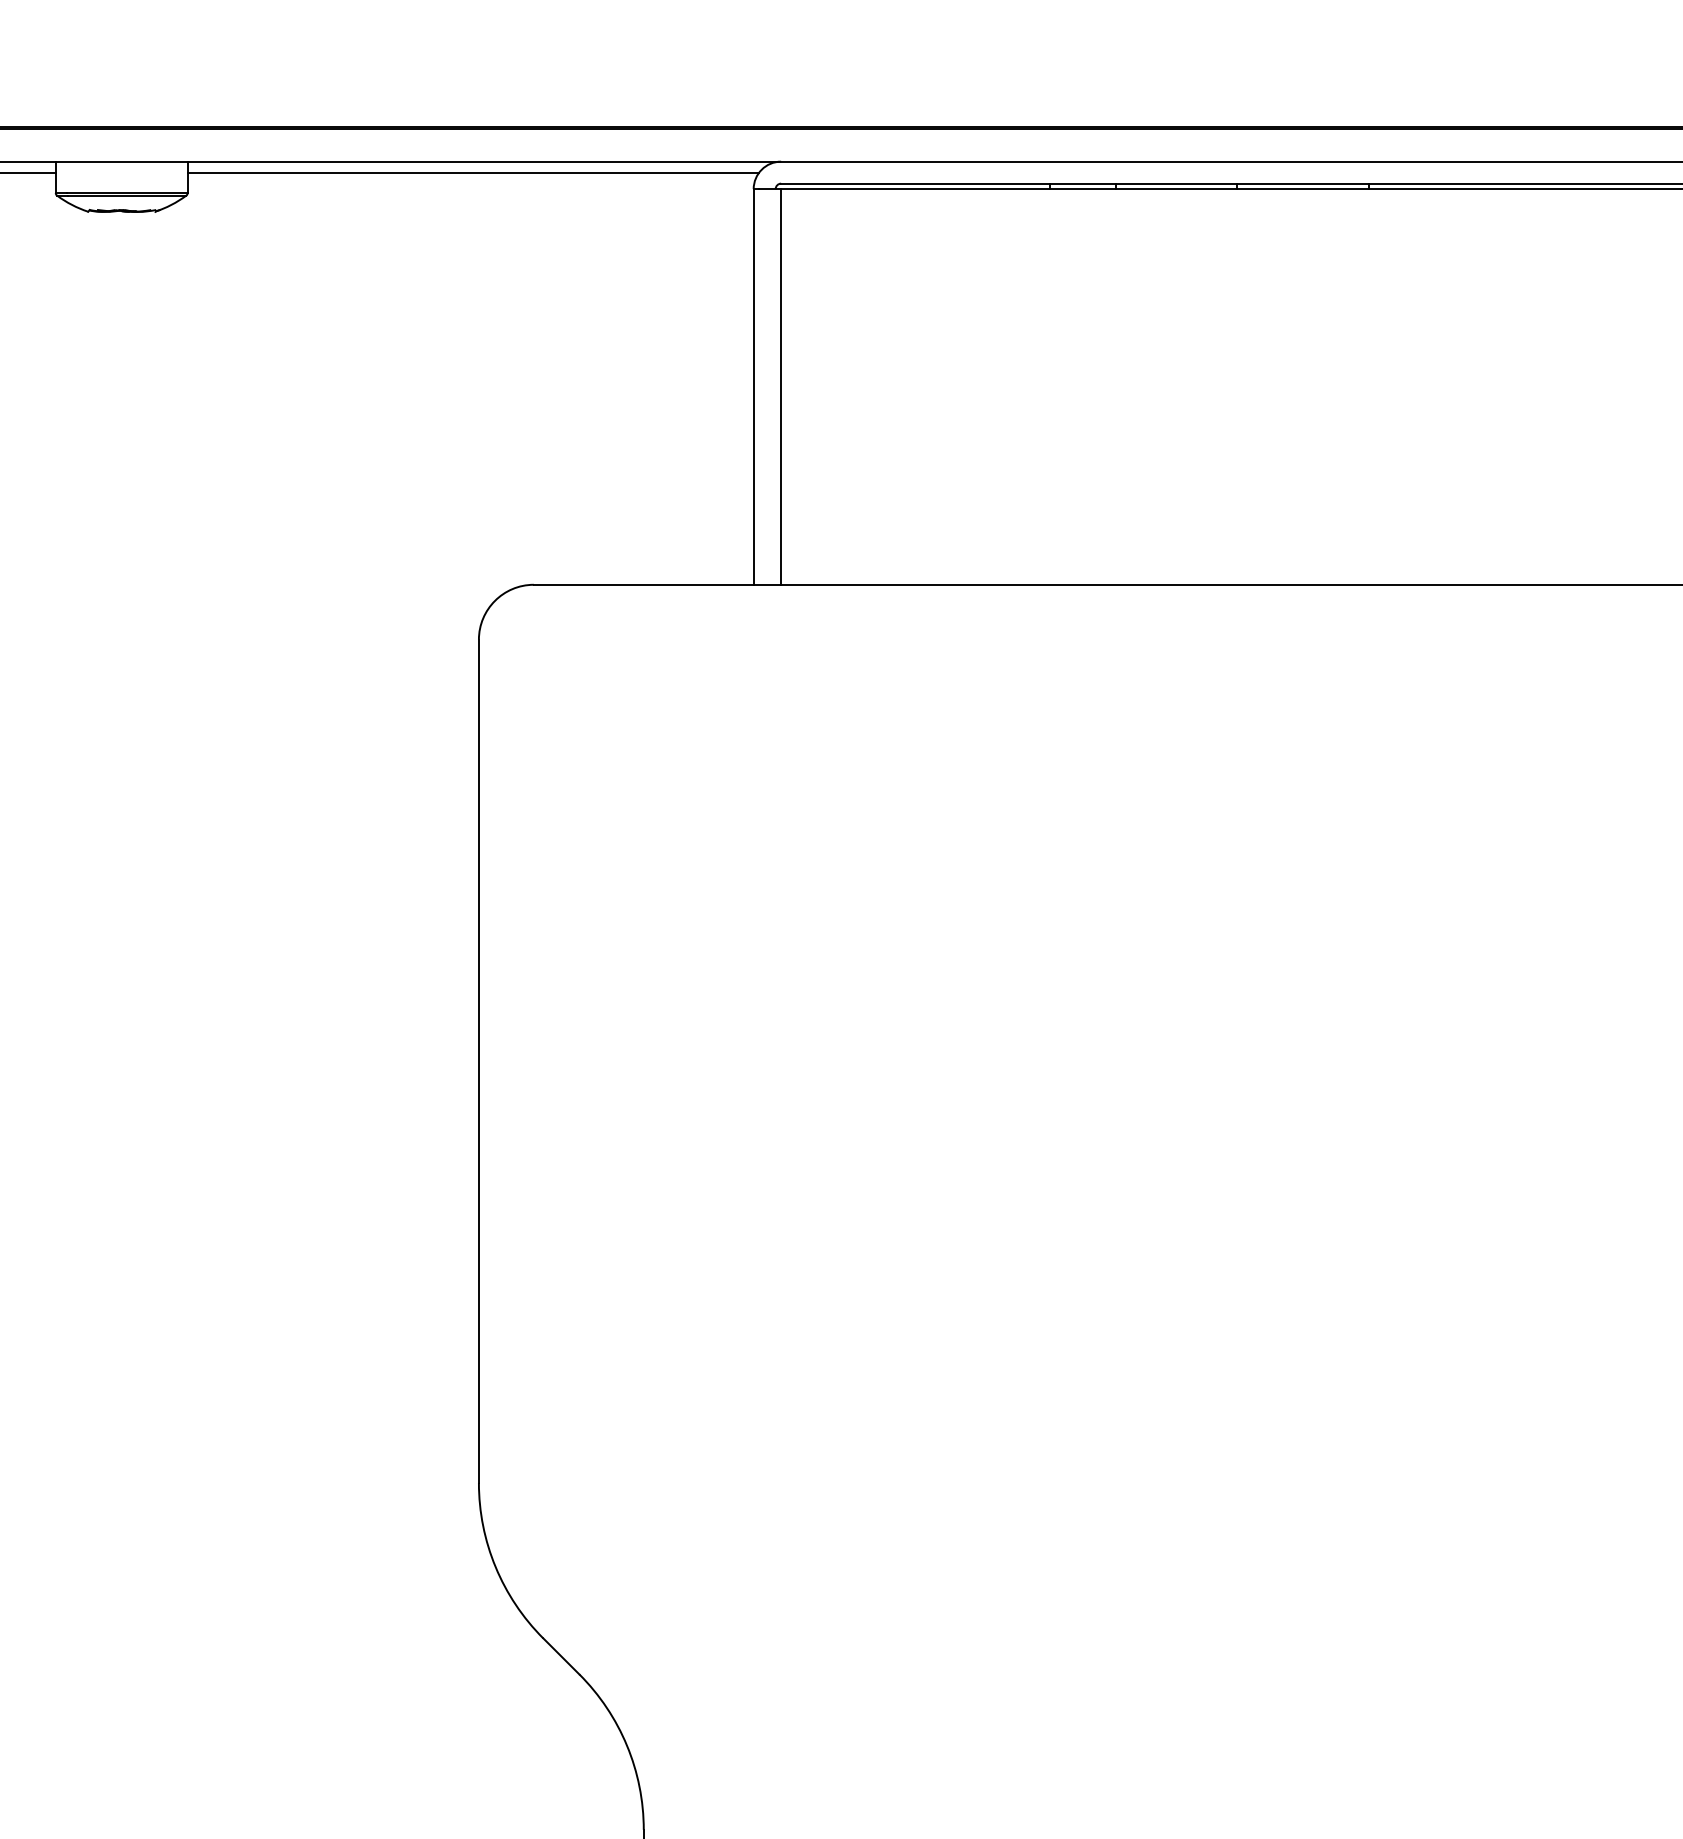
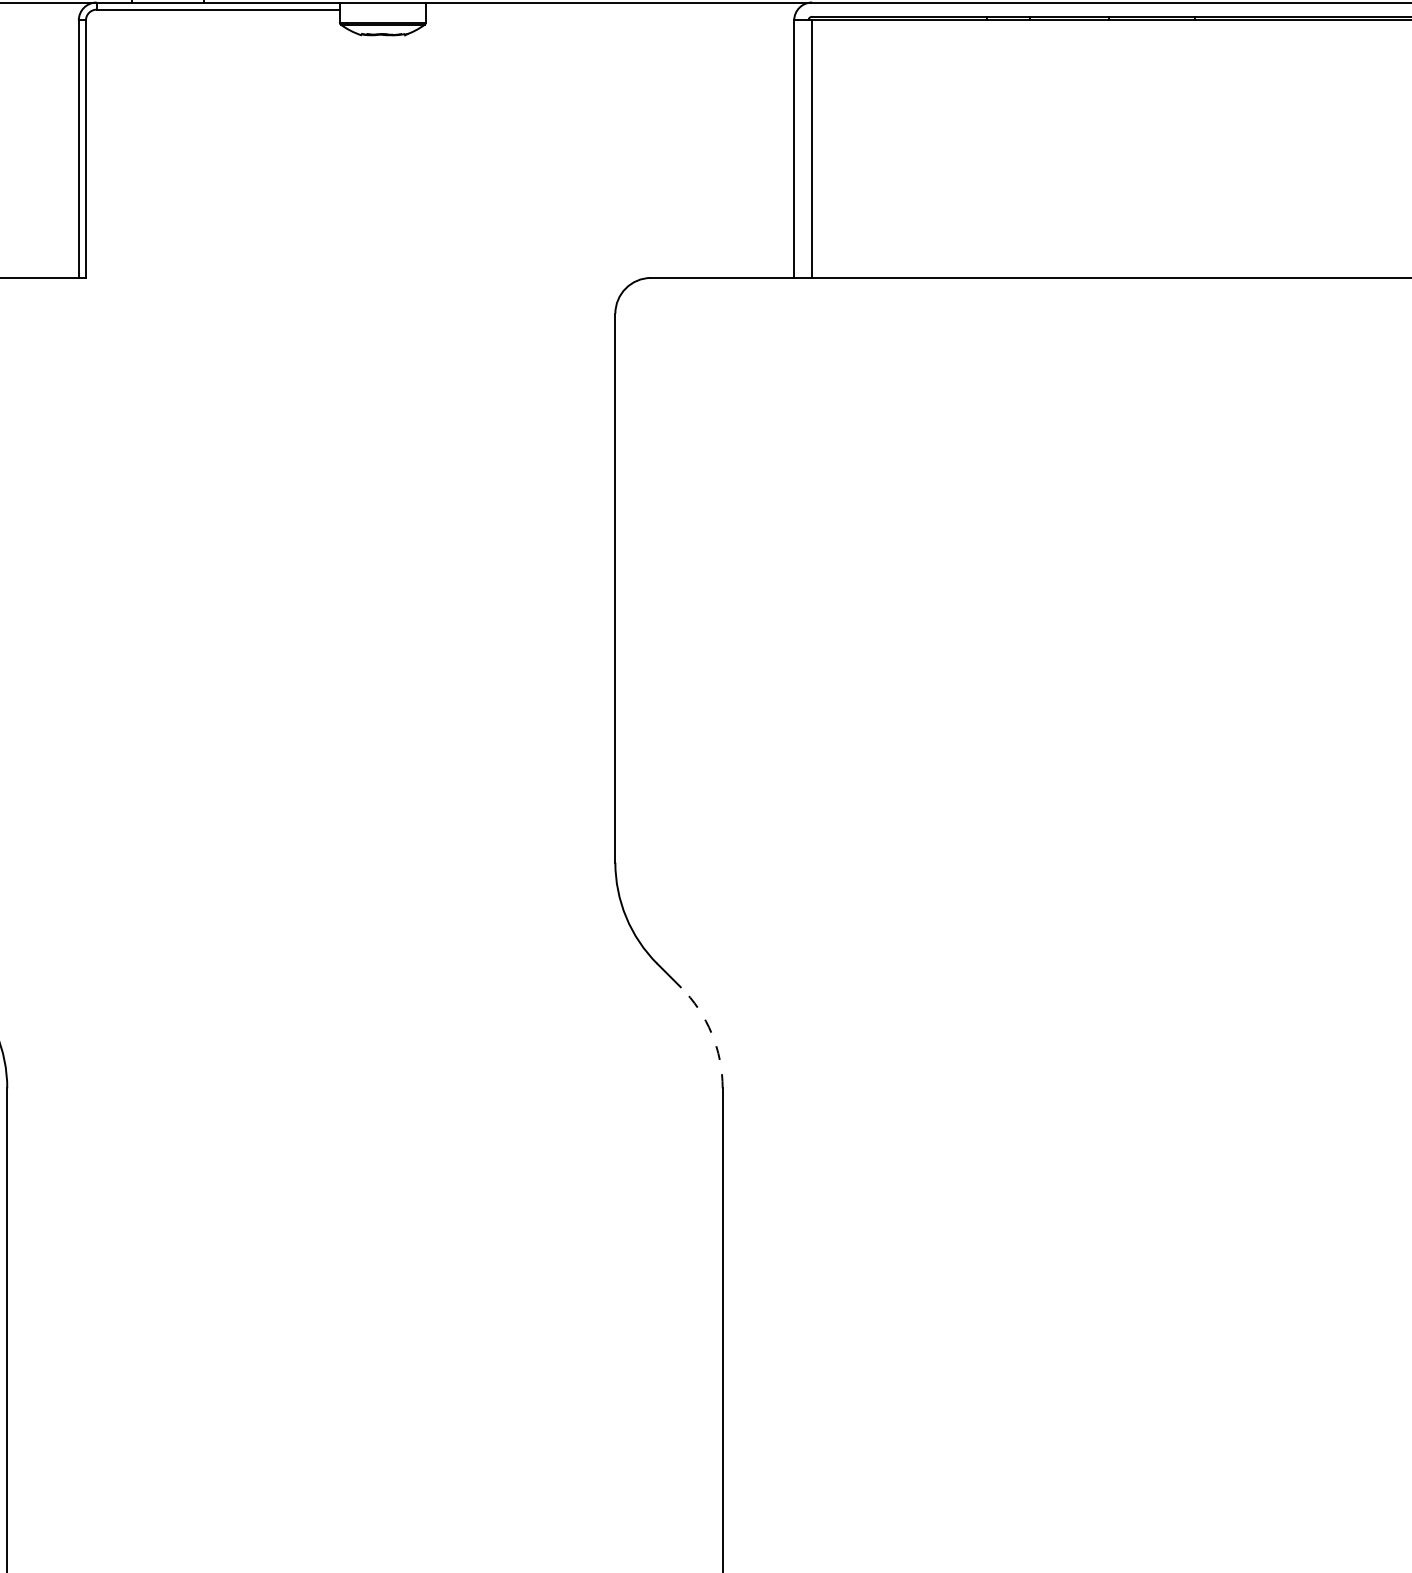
line: (472, 172) -> (611, 9), removed
arc: (626, 1745) -> (711, 1033), solid -> dashed

